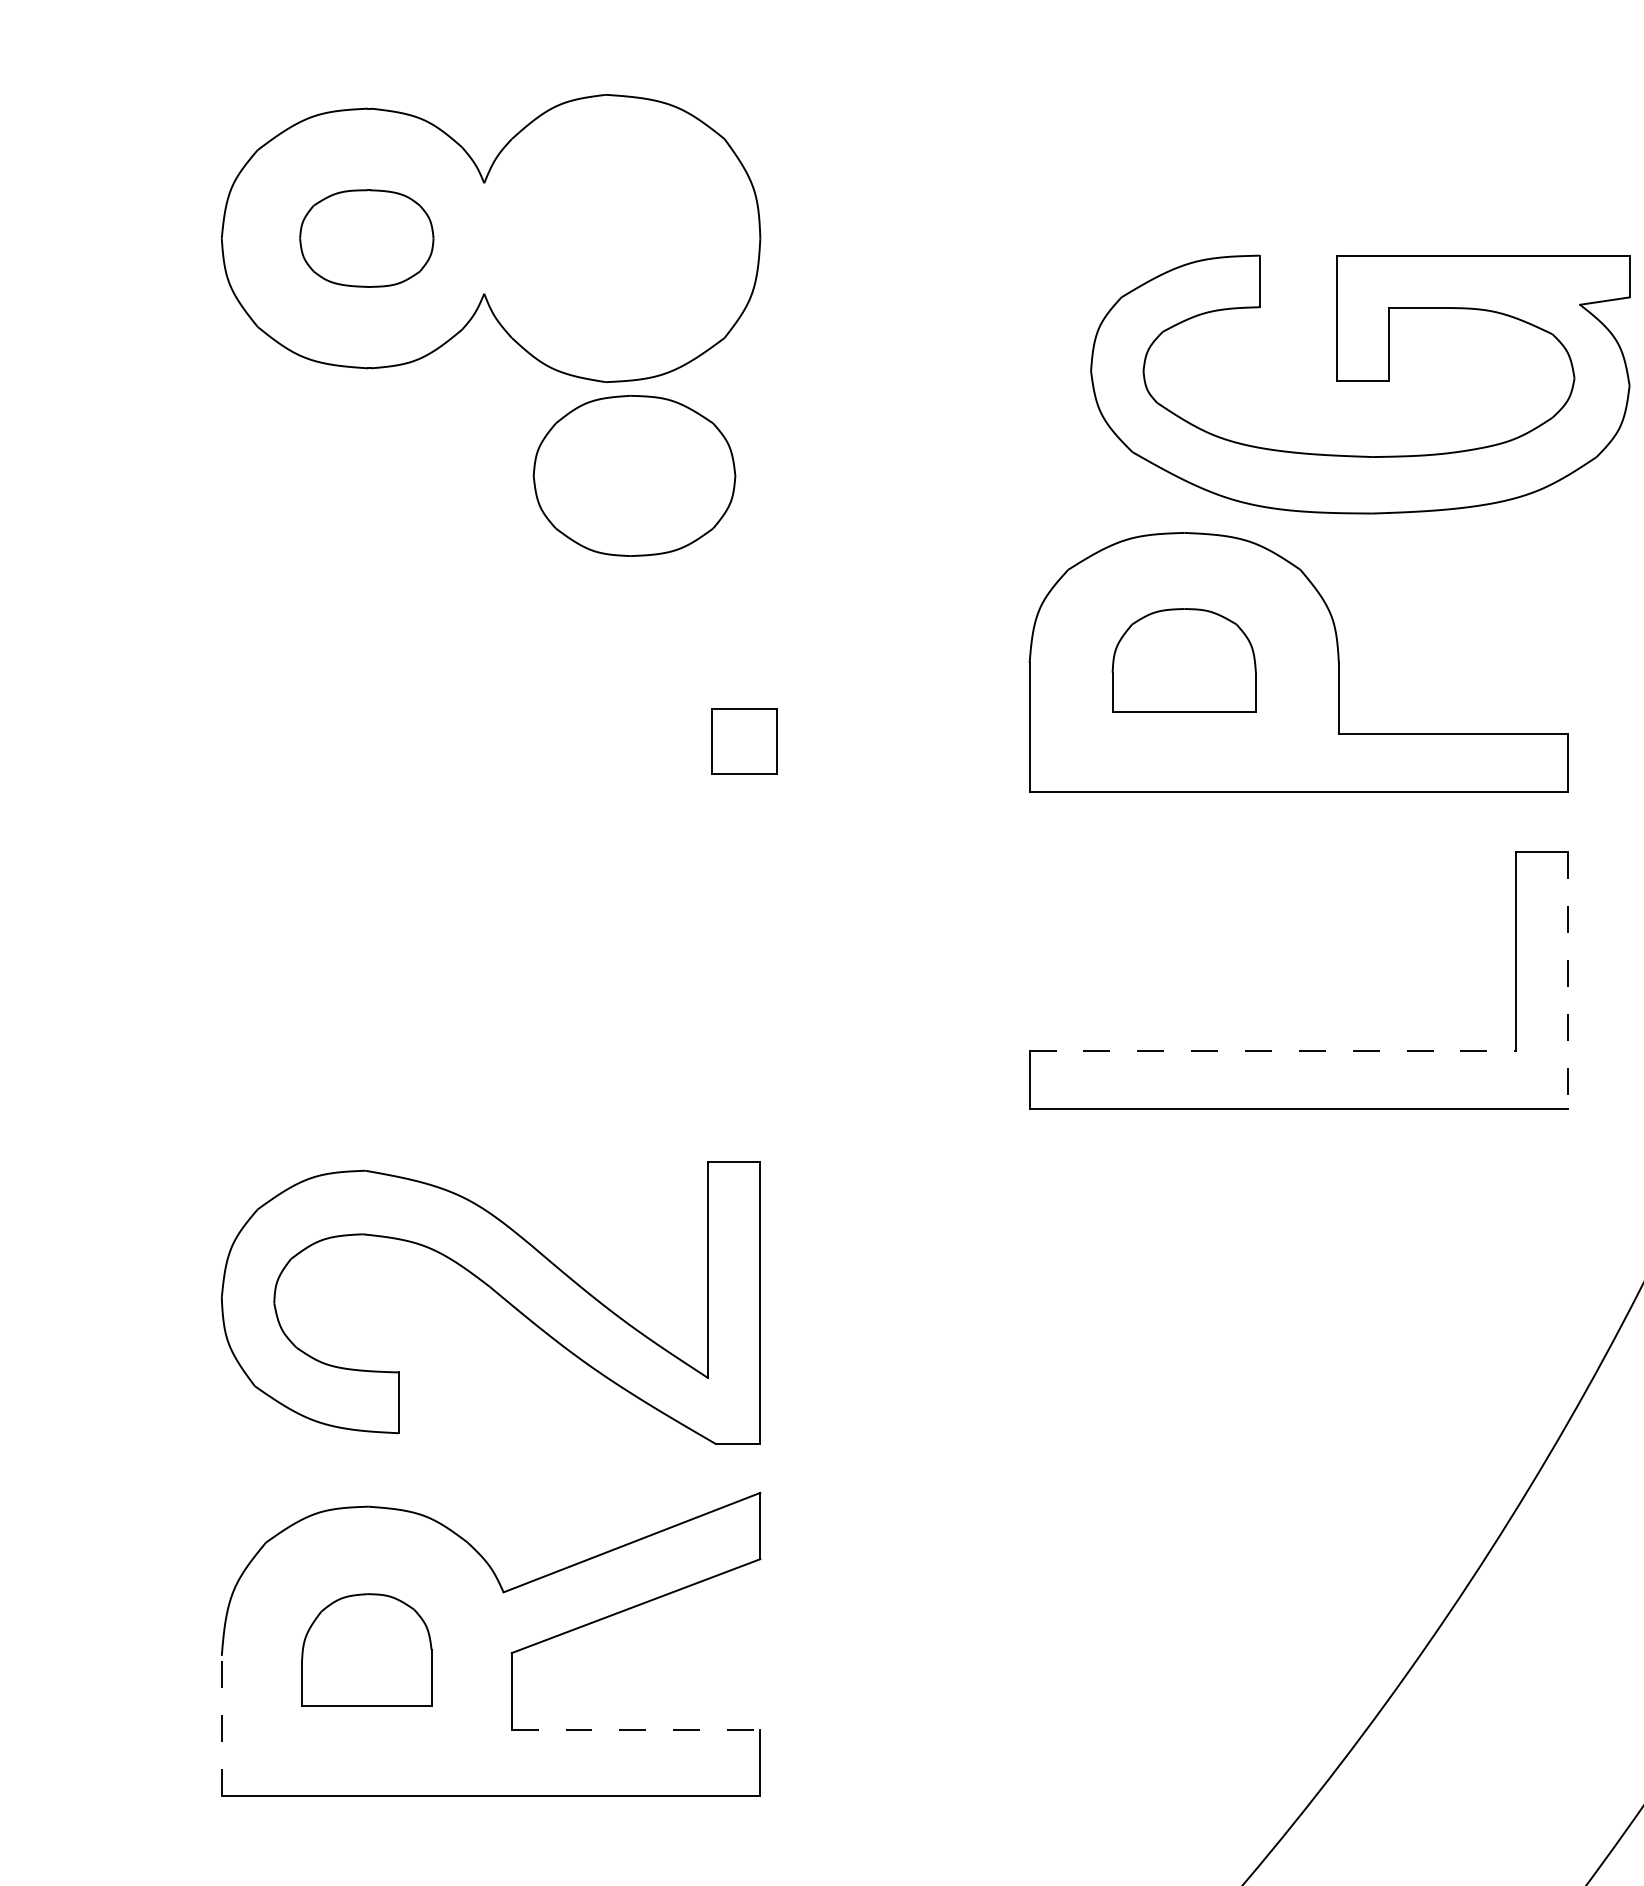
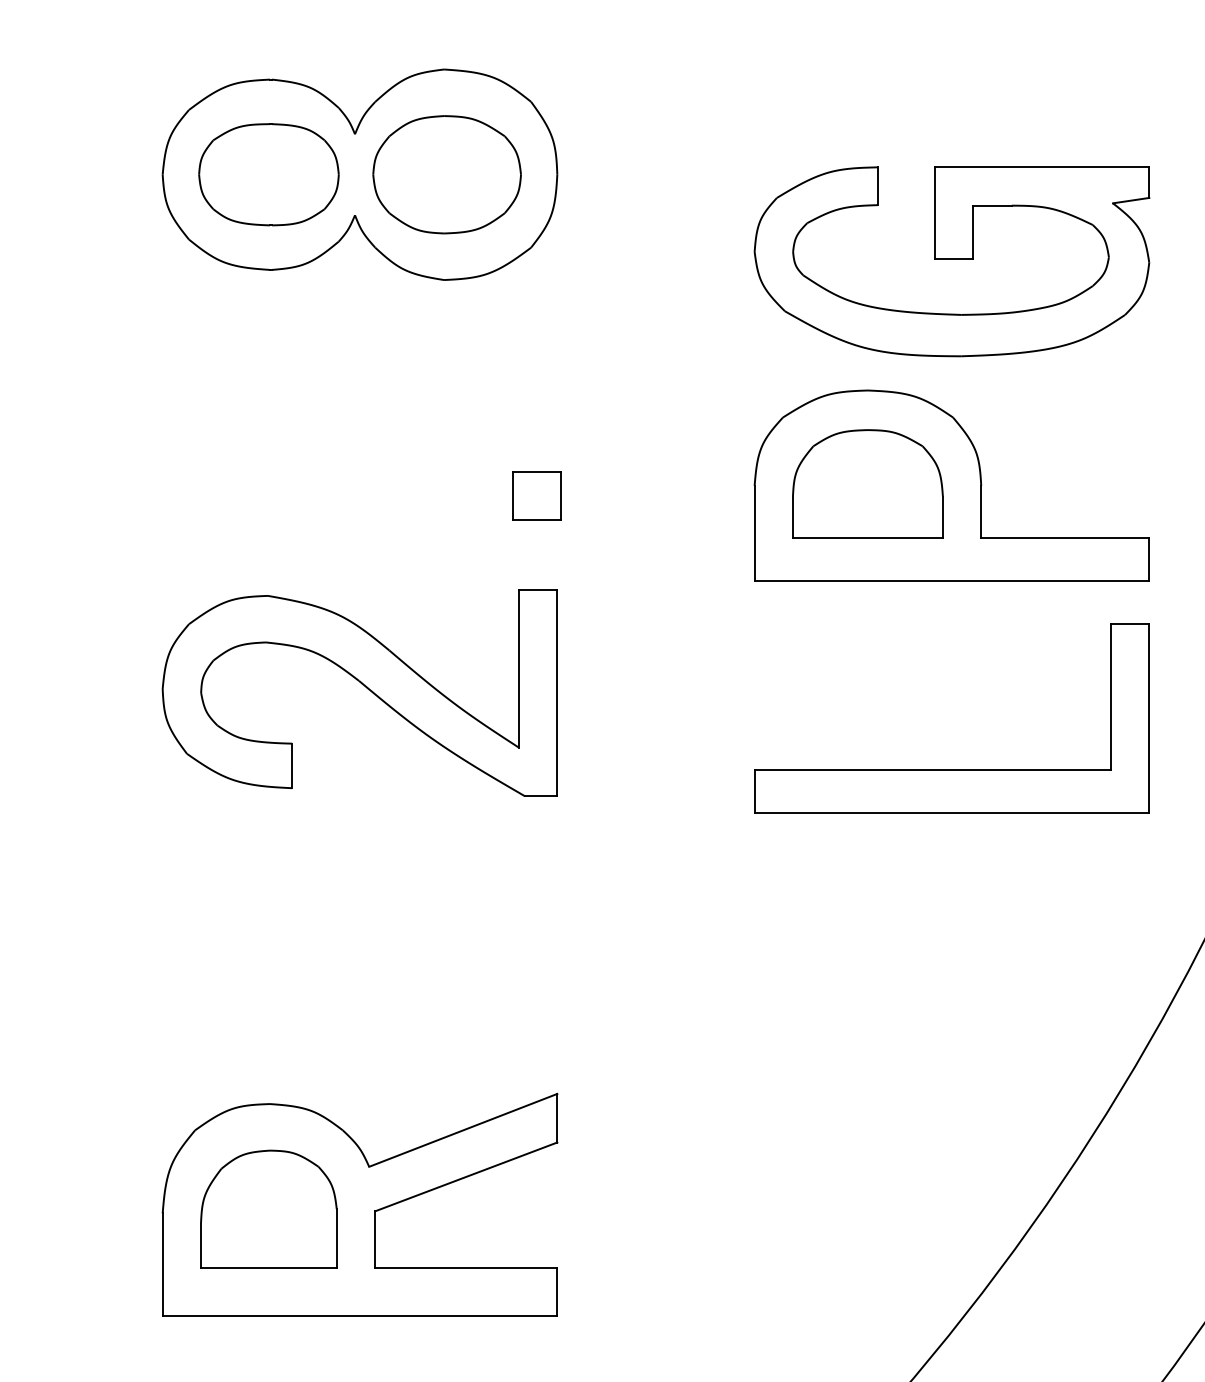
part: (366, 238) -> (268, 174), size x1.43
part: (1359, 384) -> (951, 261), moved
part: (633, 475) -> (446, 174), moved
part: (1183, 659) -> (867, 483), size x1.43
part: (744, 740) -> (536, 495), moved
line: (1568, 981) -> (1149, 719), dashed -> solid
line: (1273, 1051) -> (933, 770), dashed -> solid
part: (494, 1293) -> (362, 685), moved
part: (366, 1649) -> (268, 1208), size x1.43
line: (221, 1725) -> (162, 1264), dashed -> solid
line: (636, 1731) -> (466, 1268), dashed -> solid

